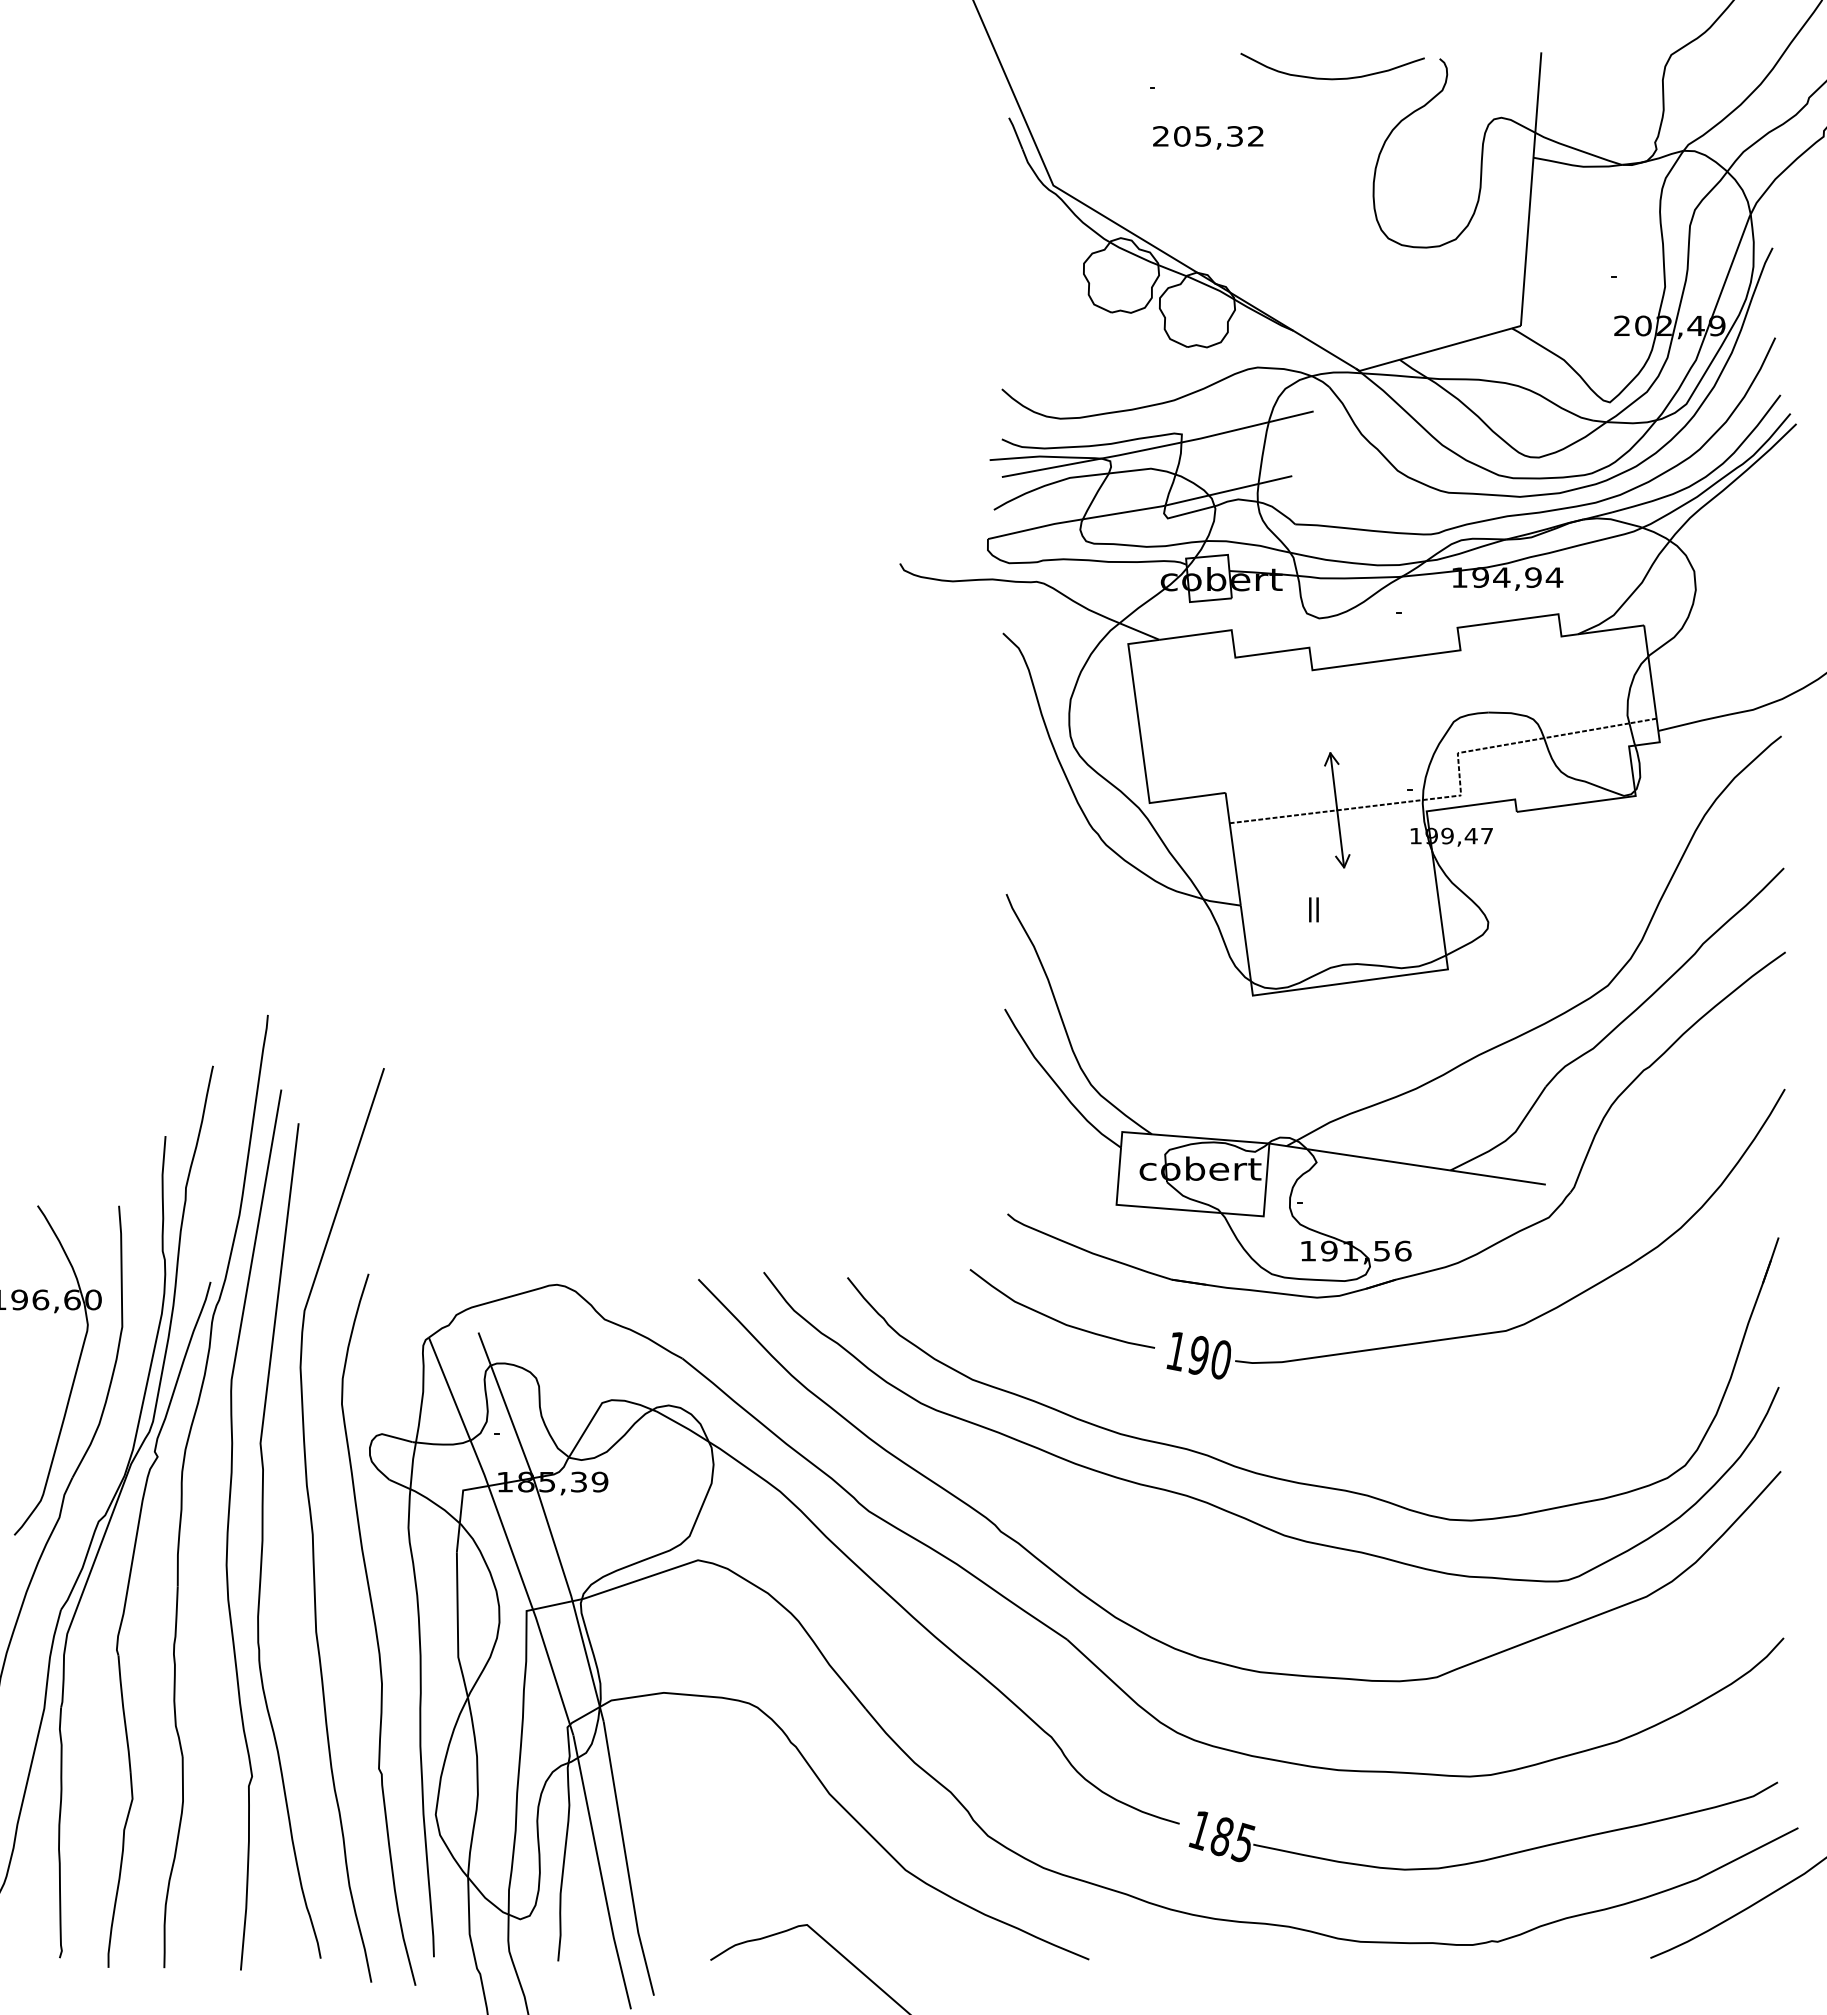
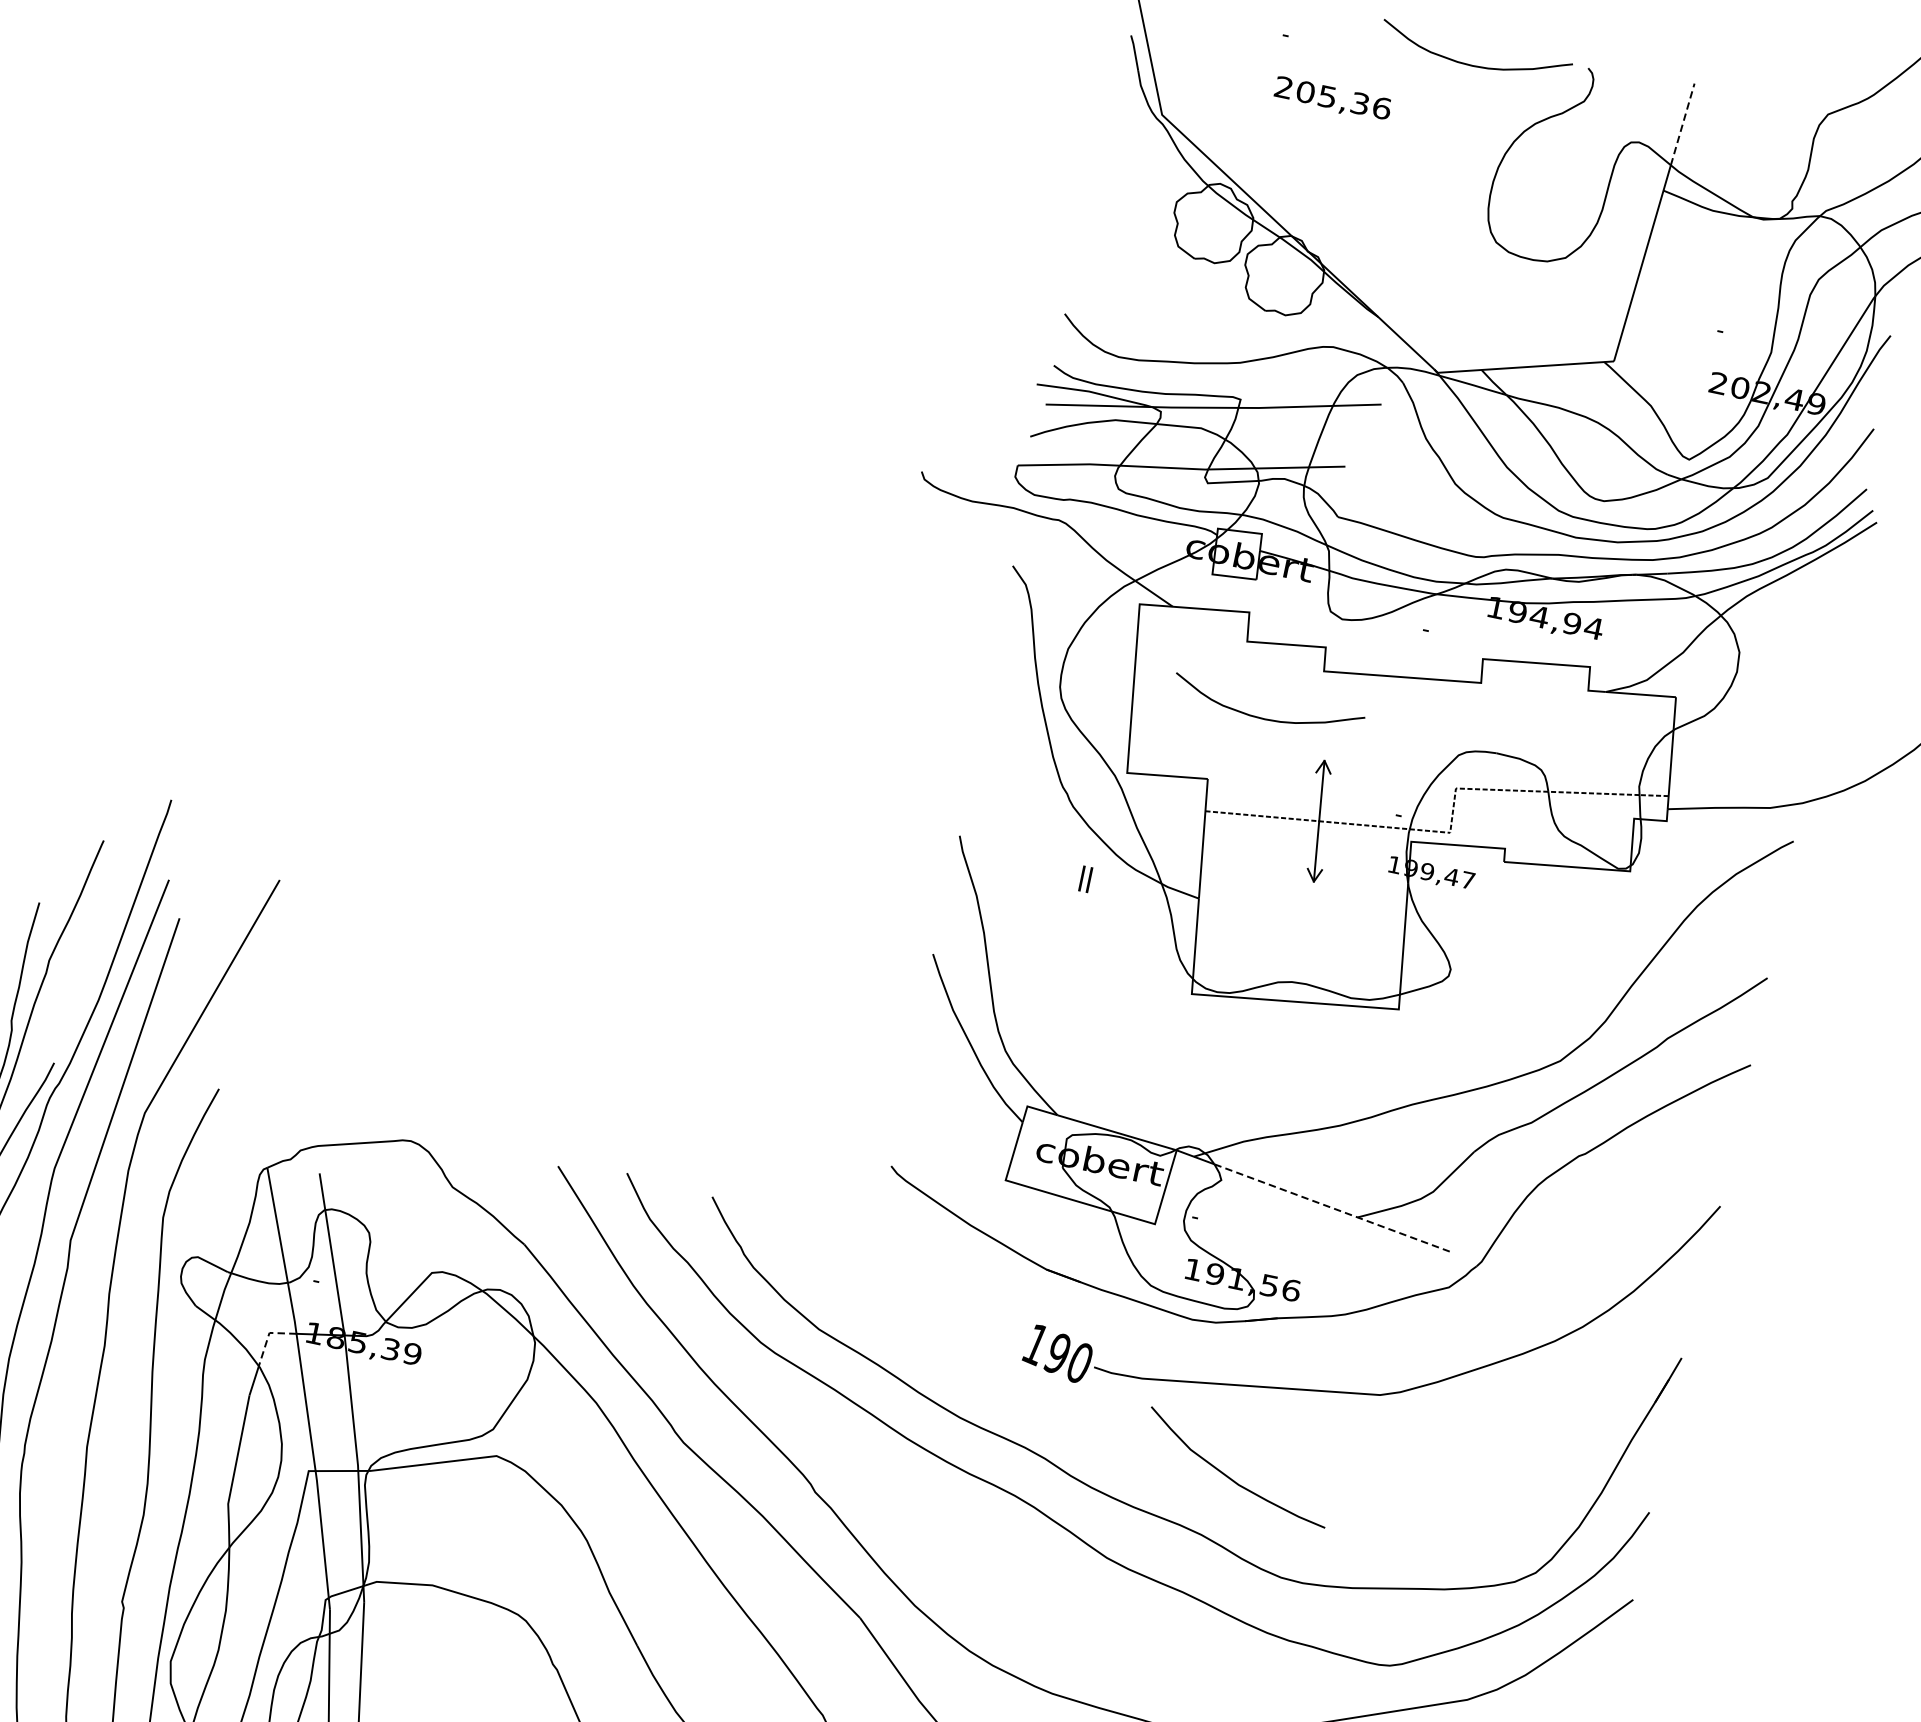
line: (1538, 92) -> (1682, 124), solid -> dashed
text: (1256, 136) -> (1382, 108), 205,32 -> 205,36
curve: (1267, 725) -> (1265, 718), added
text: (1313, 909) -> (1085, 878), moved
line: (1426, 1166) -> (1333, 1208), solid -> dashed
curve: (1057, 1319) -> (1230, 1477), moved
line: (462, 1494) -> (267, 1336), solid -> dashed

